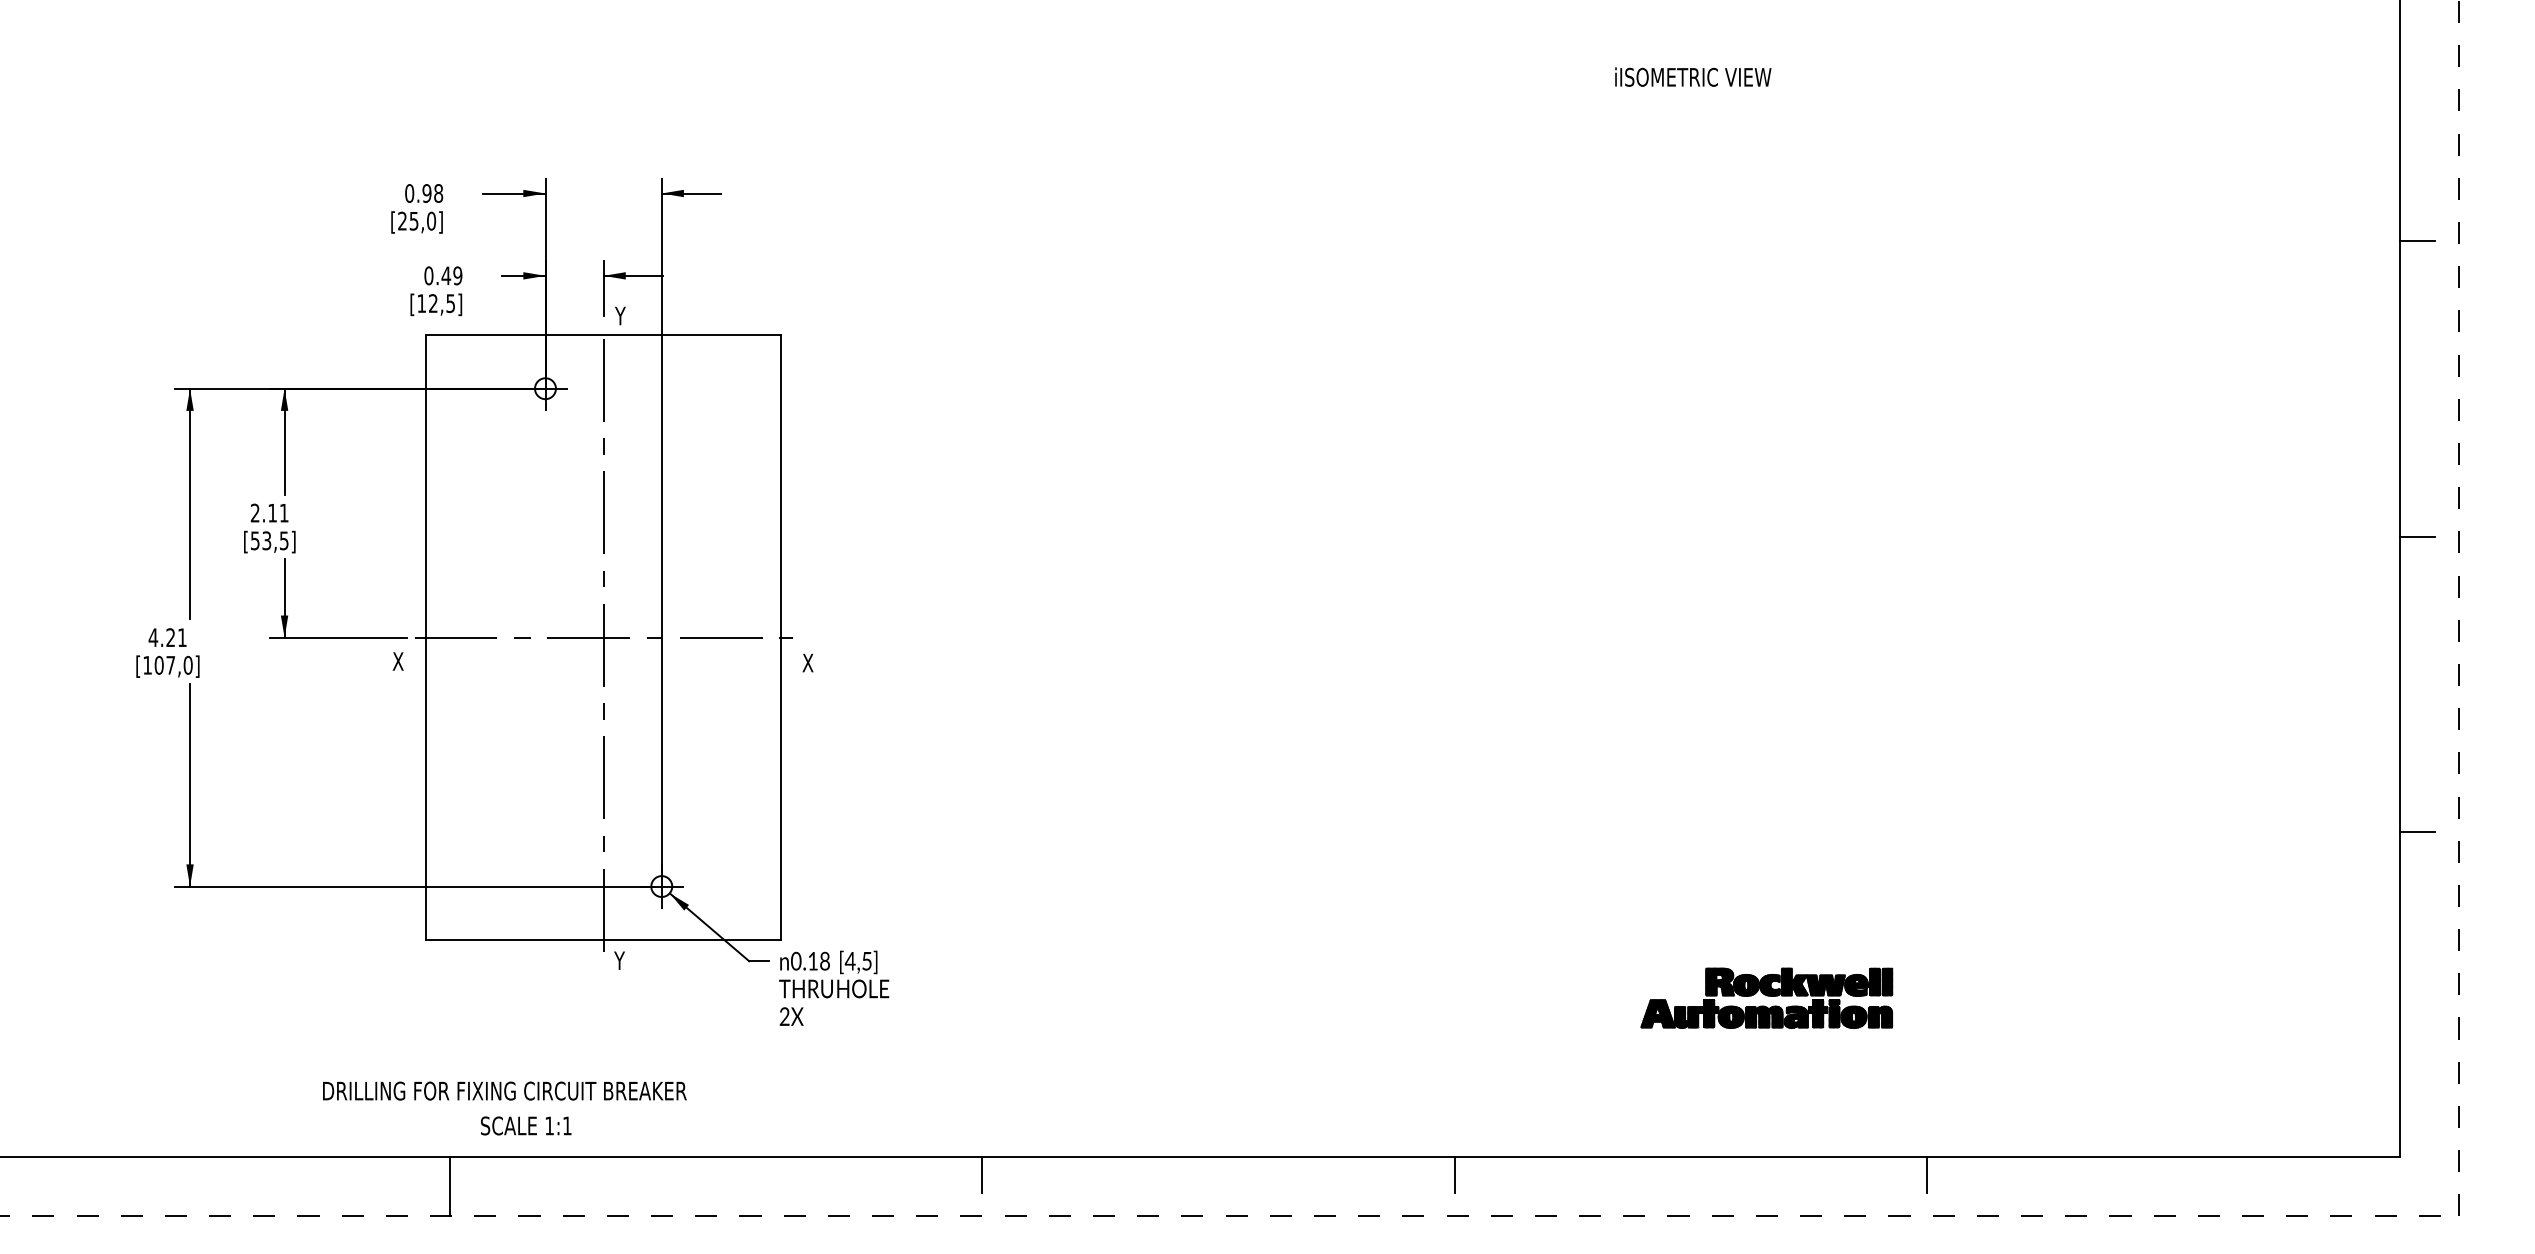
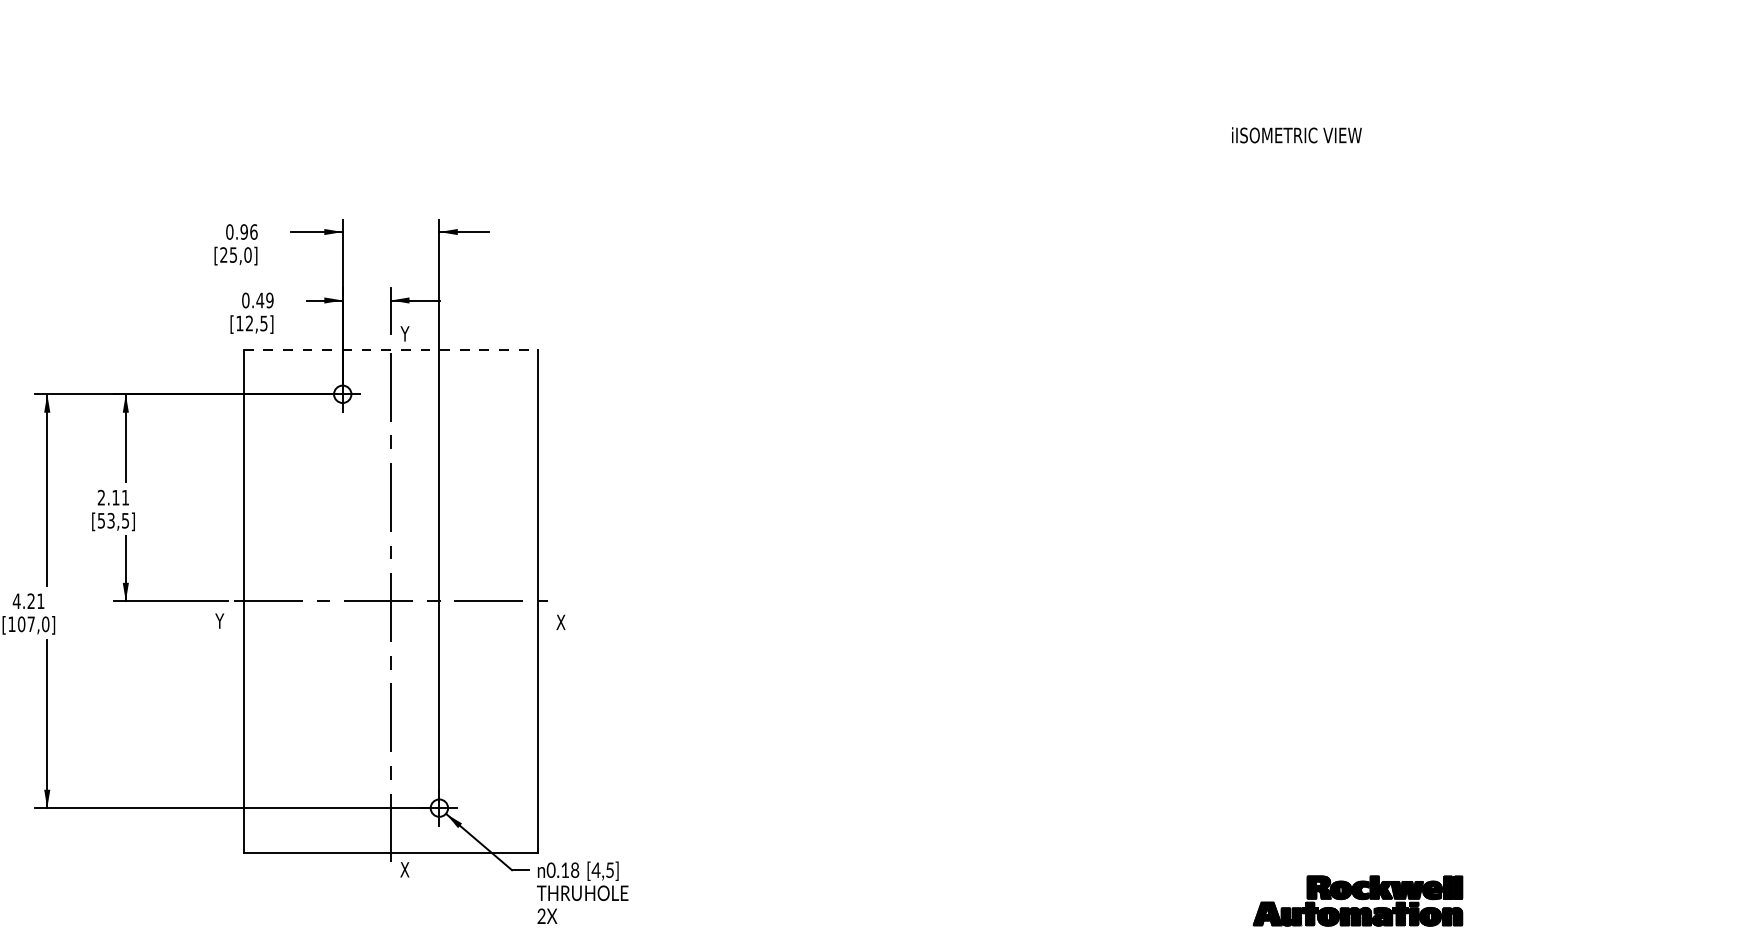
text: (438, 193) -> (253, 232), 0.98 -> 0.96
line: (604, 335) -> (391, 350), solid -> dashed
text: (397, 661) -> (219, 621), X -> Y
text: (619, 960) -> (404, 869), Y -> X

